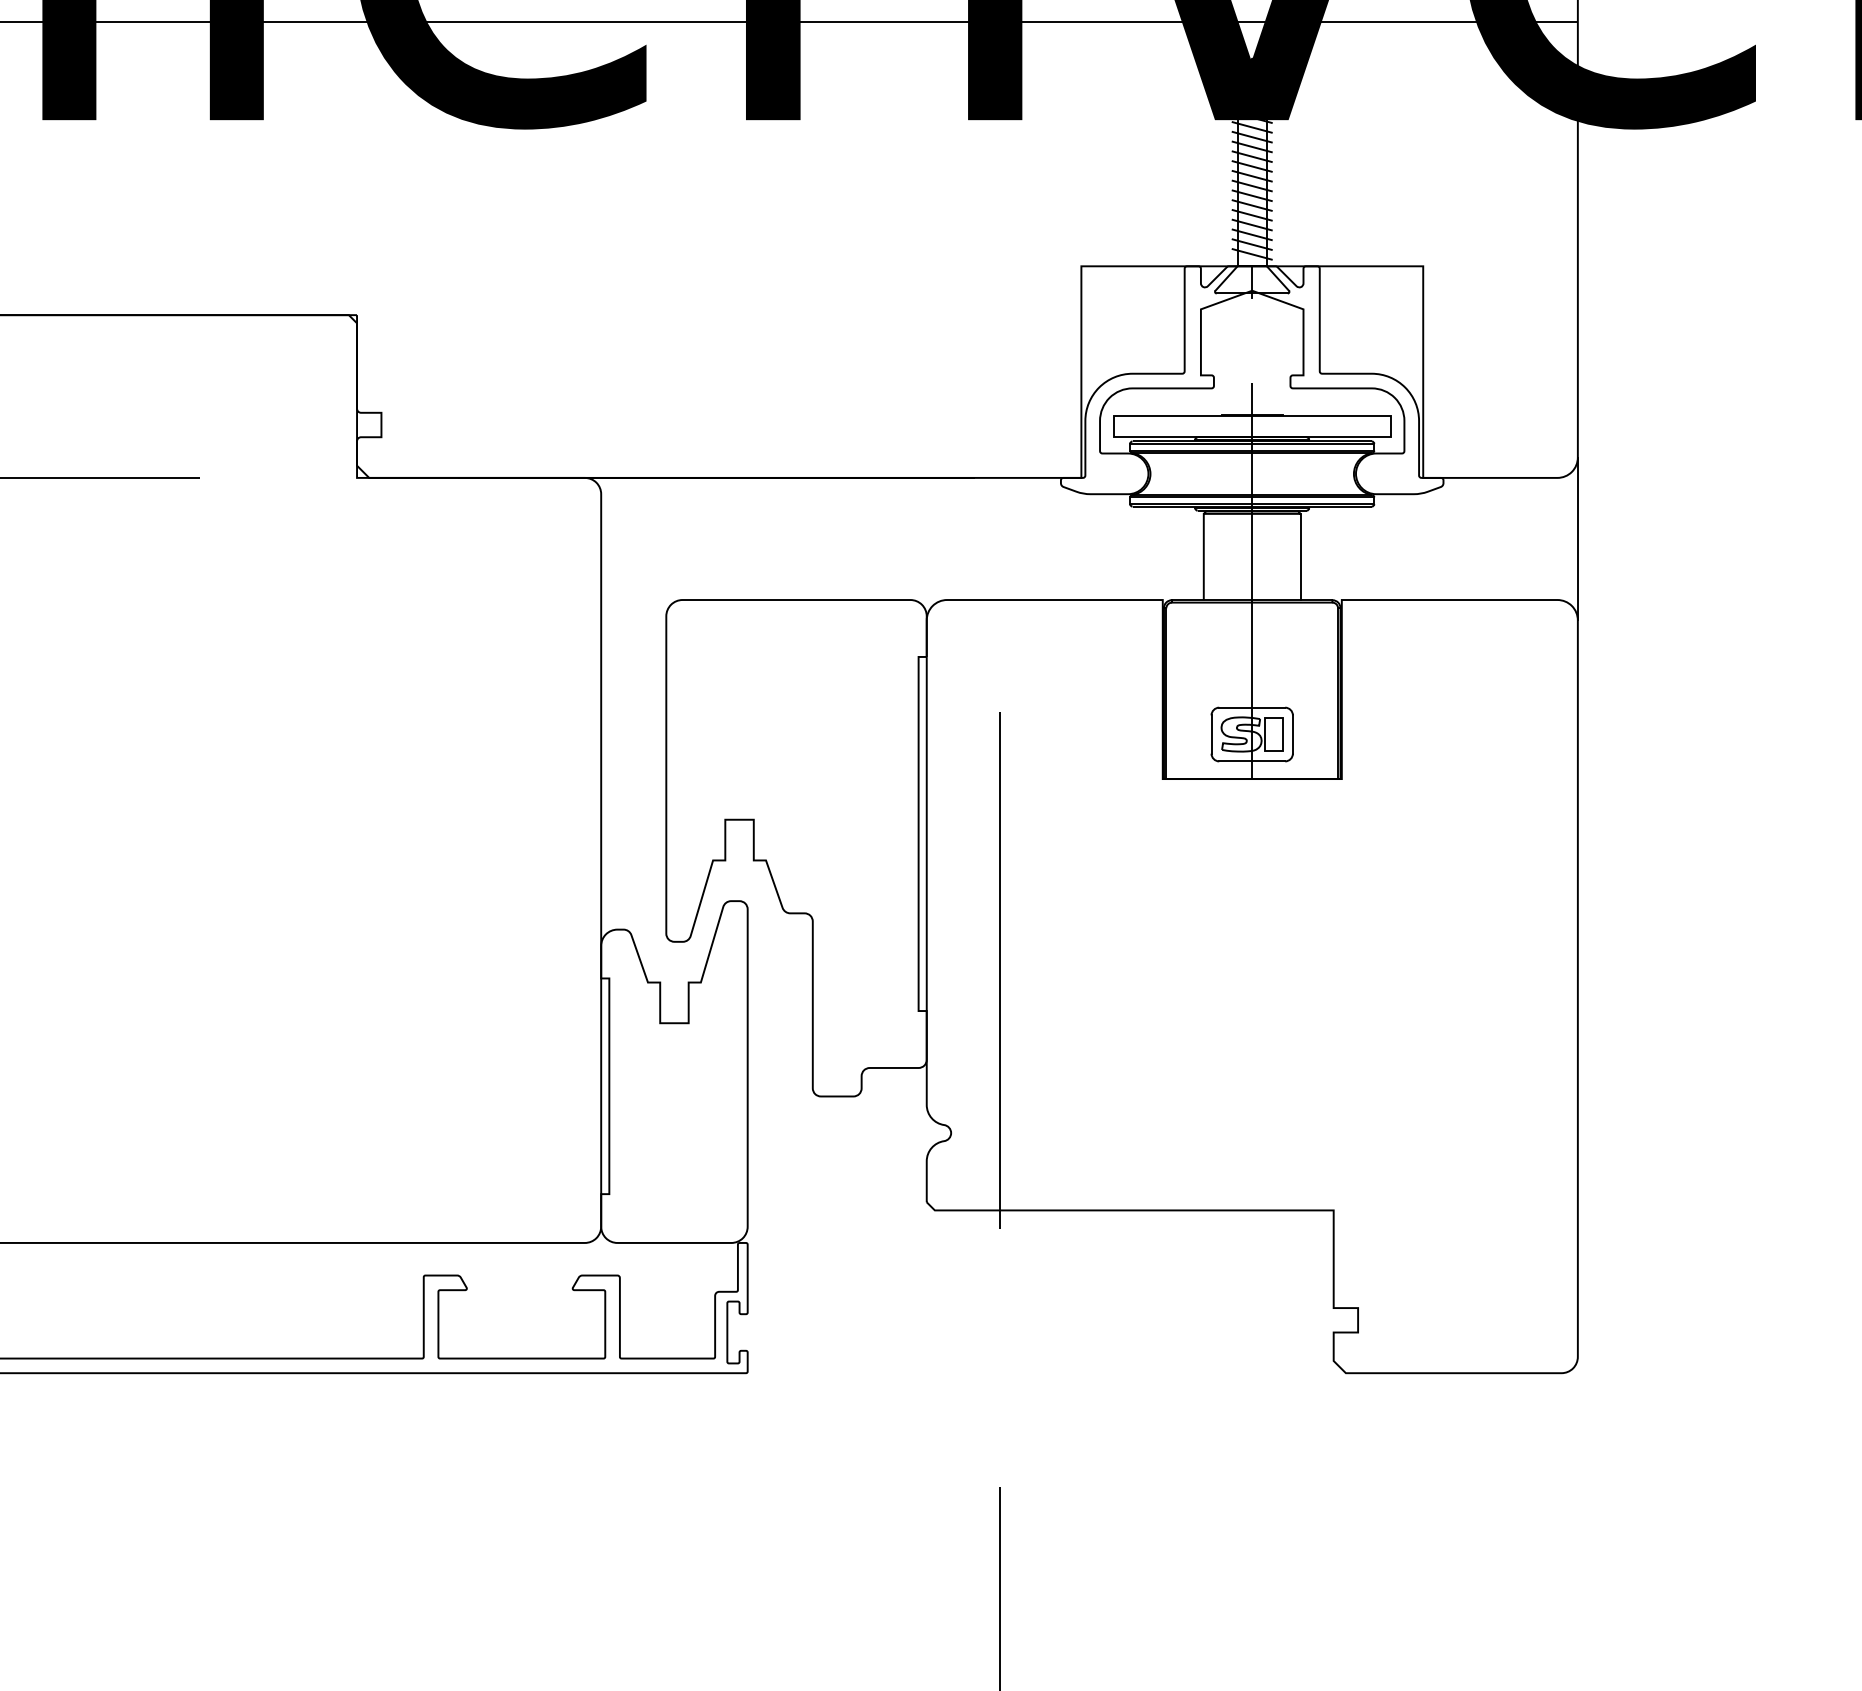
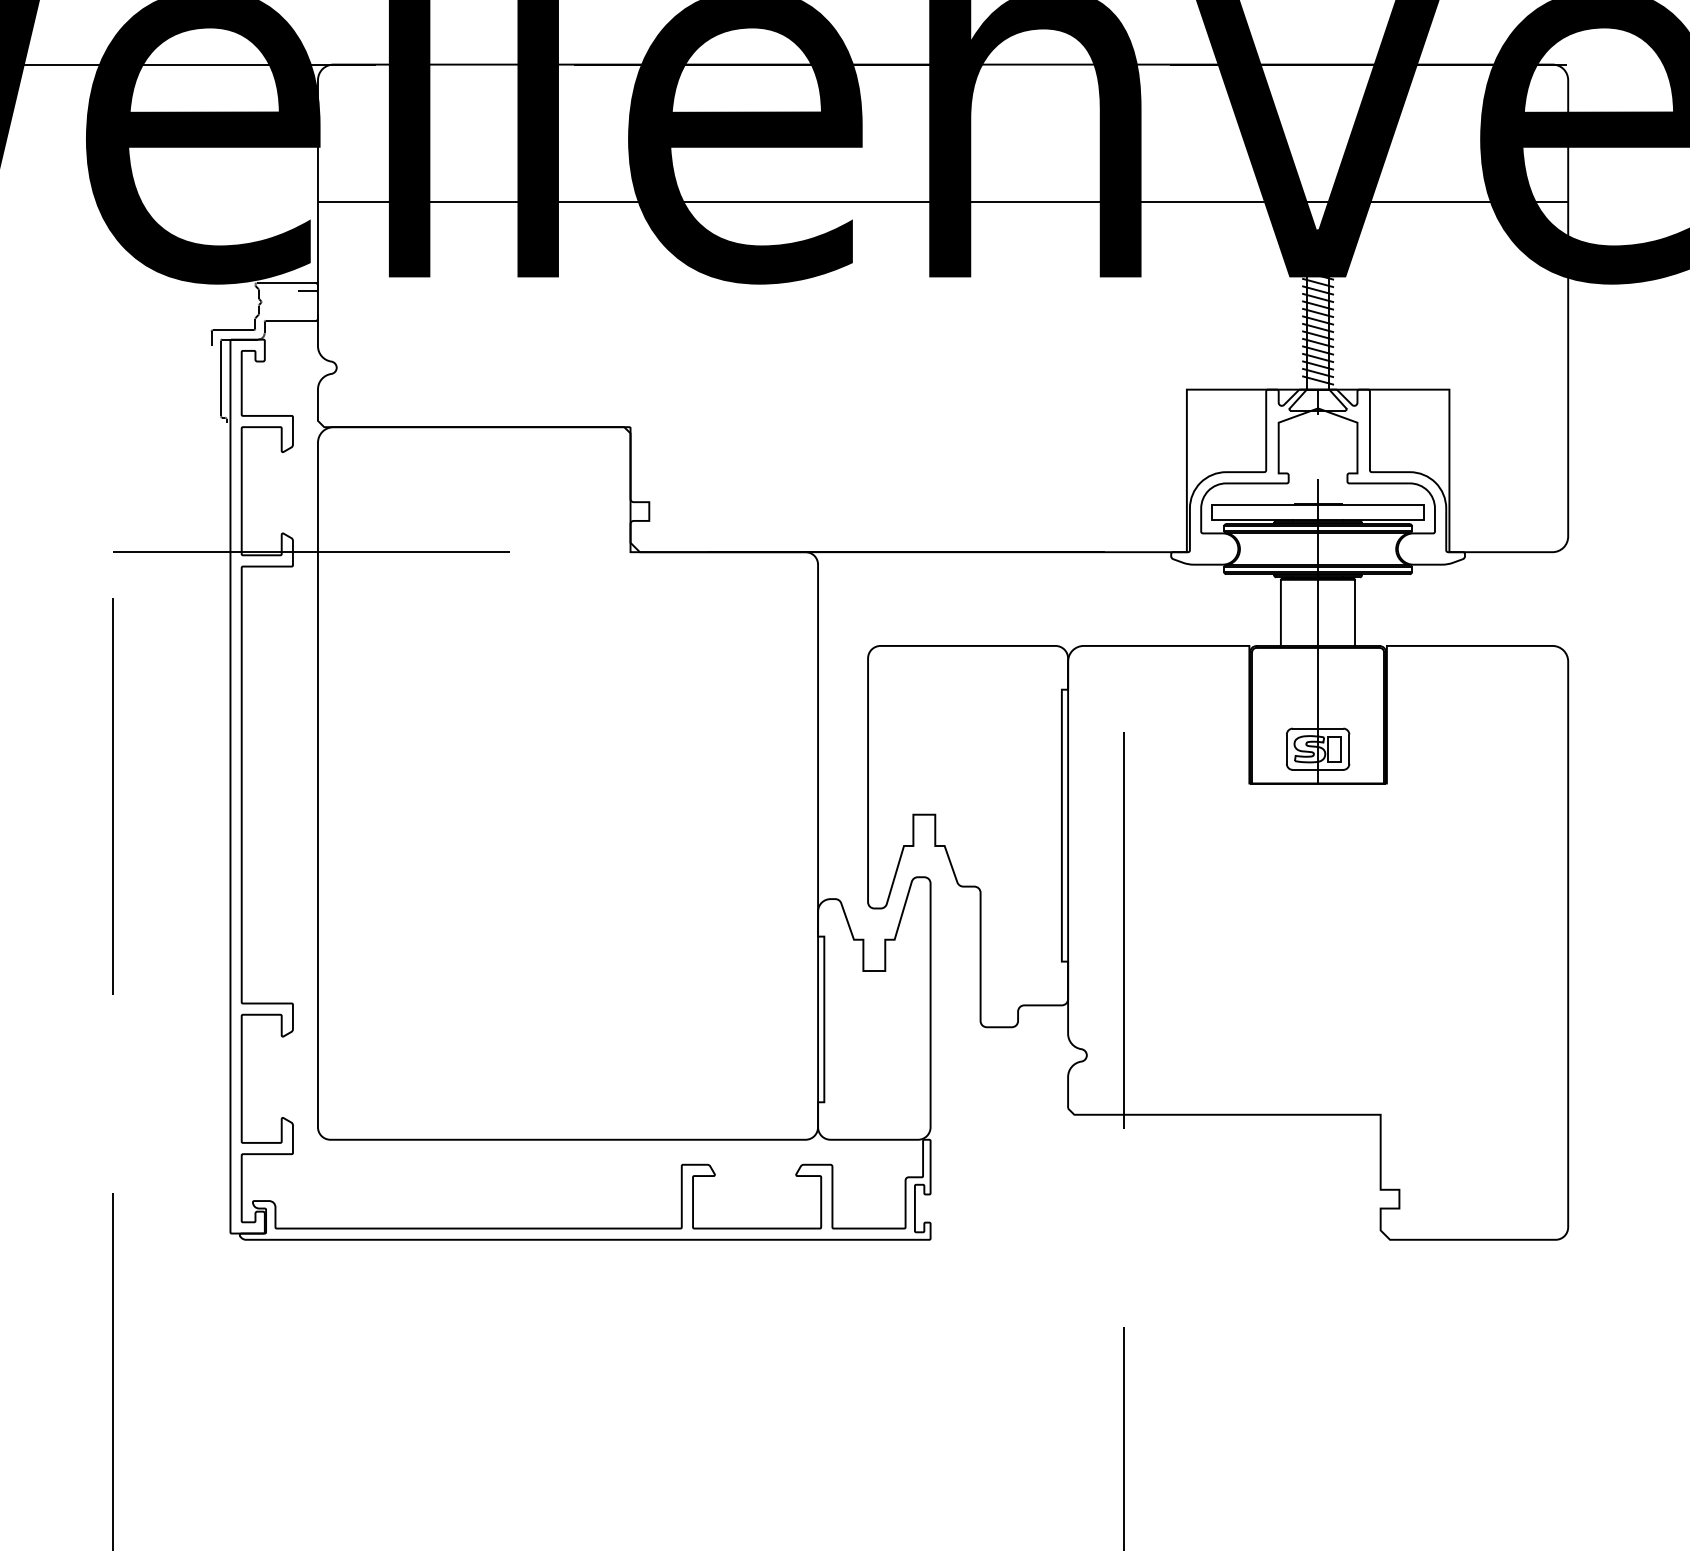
line: (1578, 538) -> (1568, 598), removed

